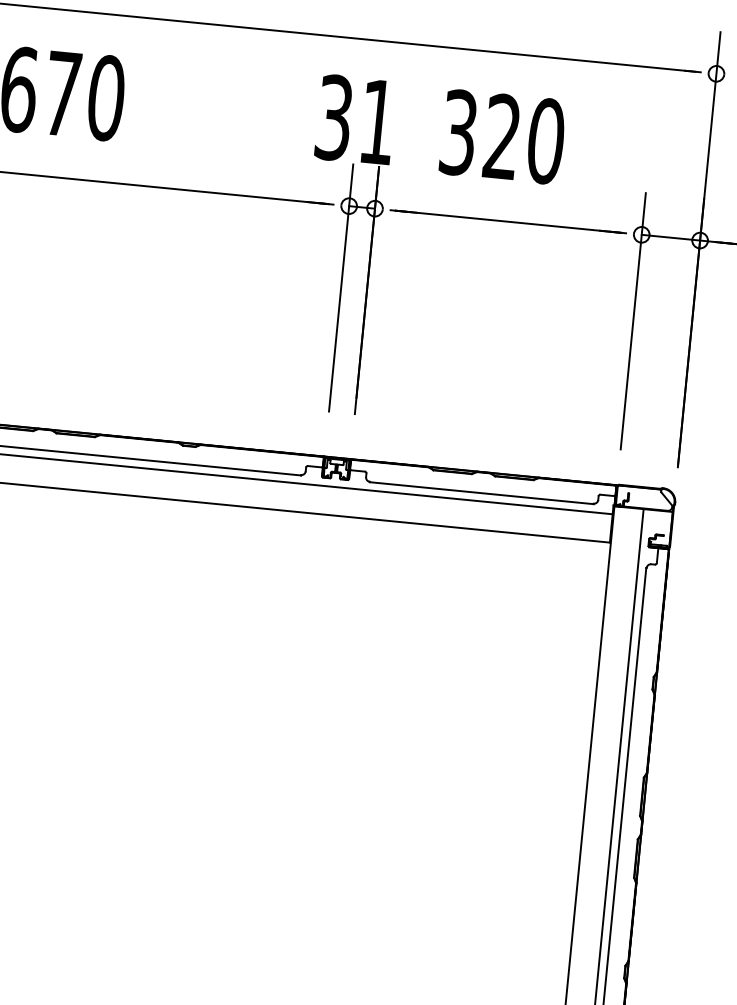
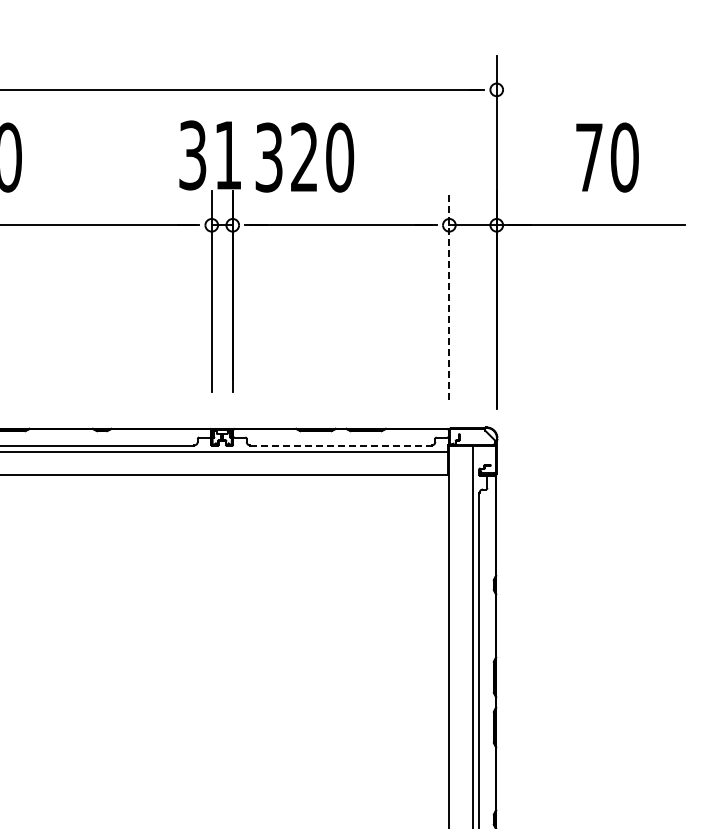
text: (502, 136) -> (304, 157), moved
line: (633, 321) -> (449, 295), solid -> dashed
line: (482, 492) -> (341, 445), solid -> dashed

